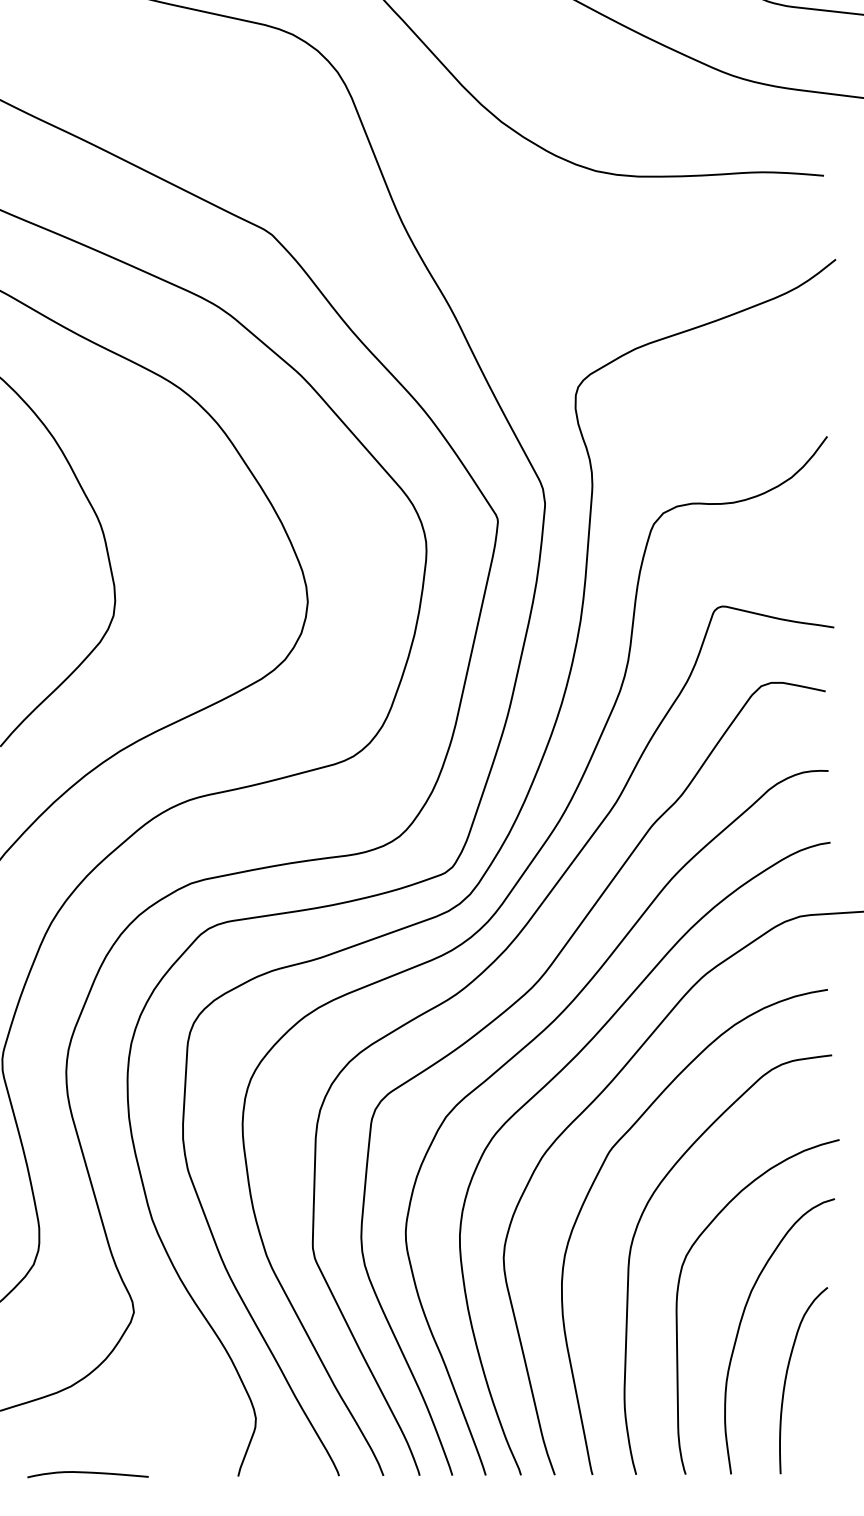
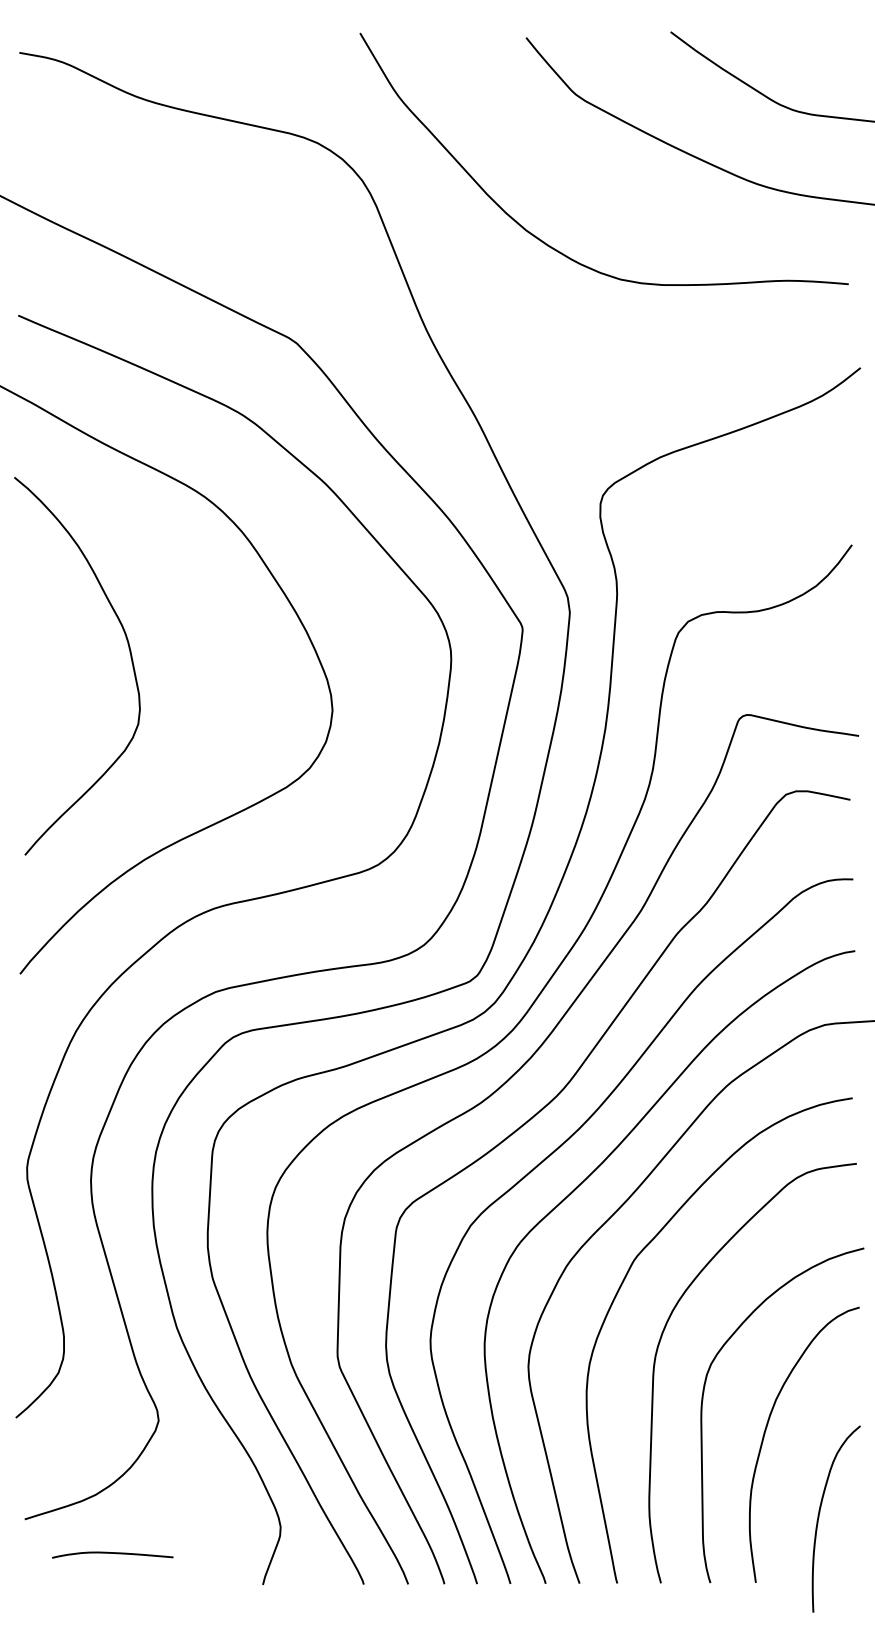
curve: (786, 1380) -> (819, 1518), moved
curve: (87, 1473) -> (112, 1553), moved

